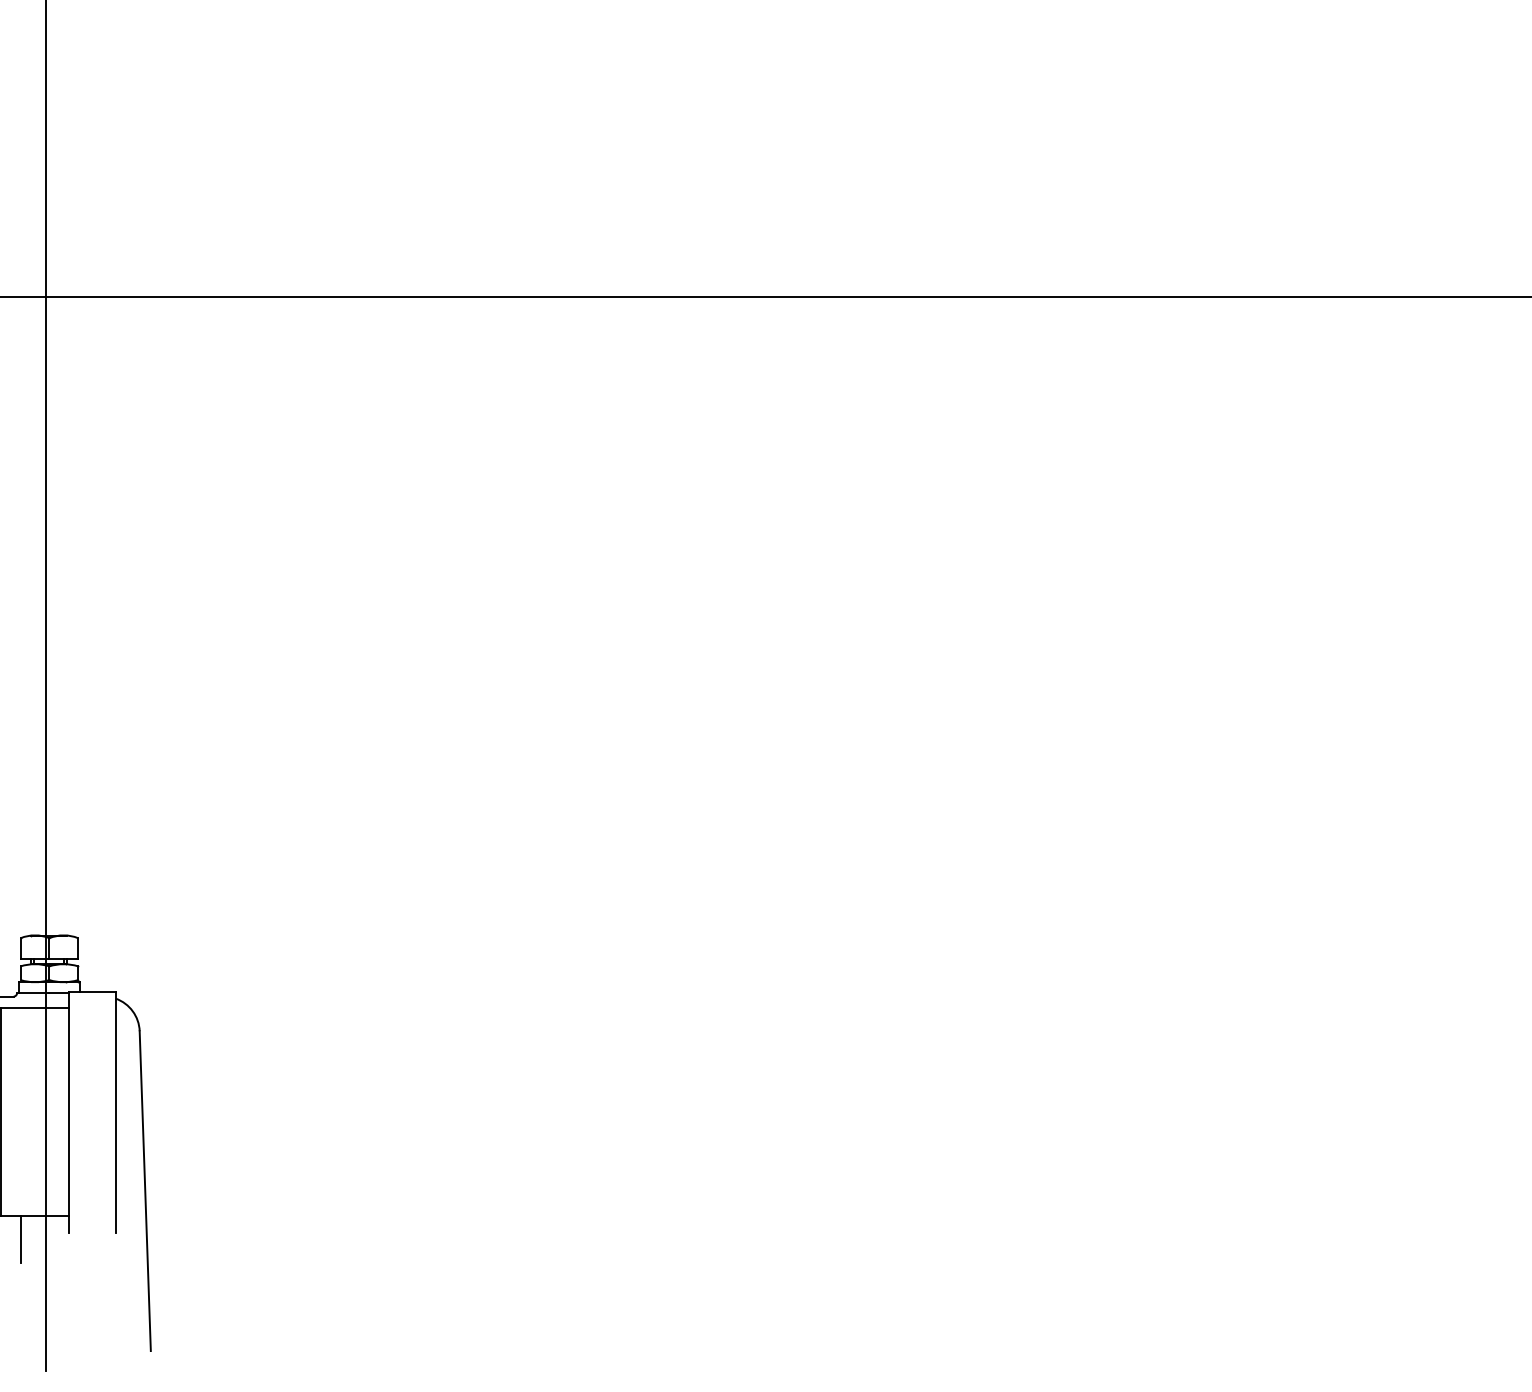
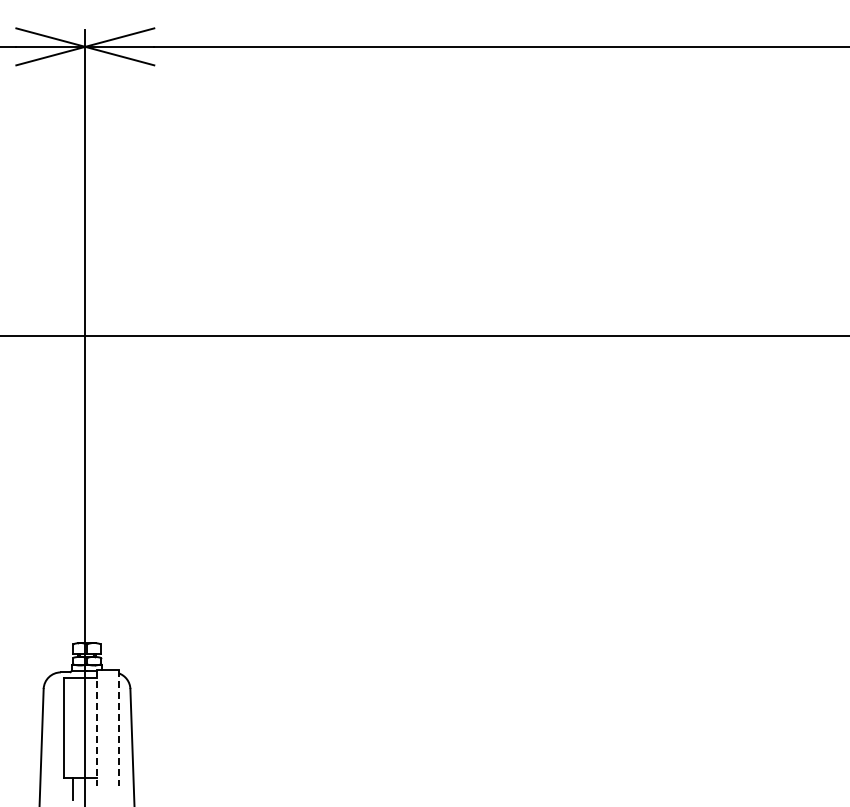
line: (69, 1111) -> (96, 727), solid -> dashed
line: (114, 1111) -> (118, 727), solid -> dashed

